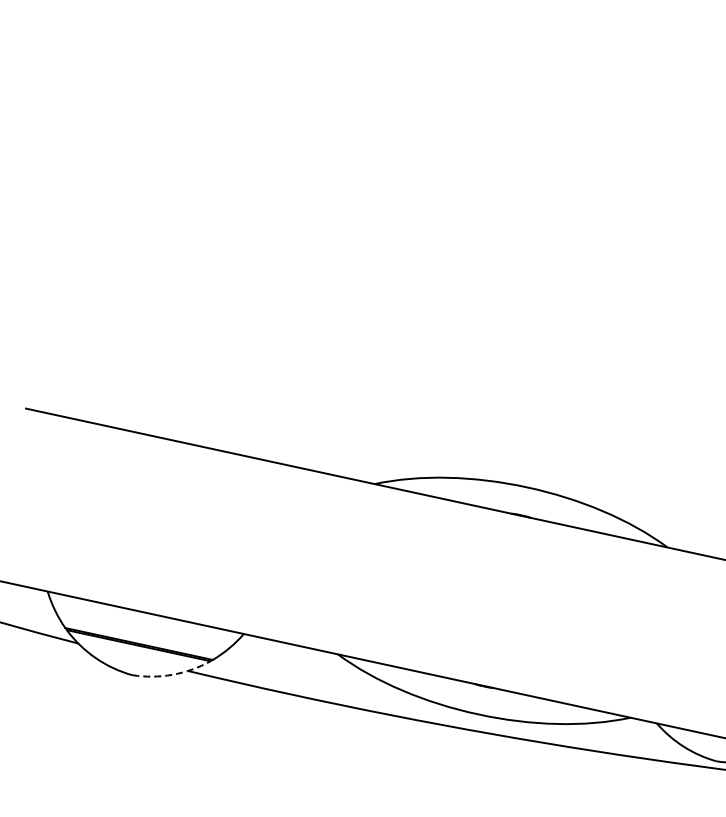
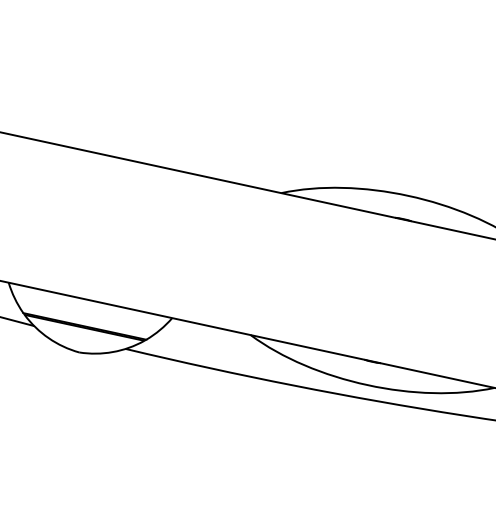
arc: (172, 674) -> (112, 351), dashed -> solid

